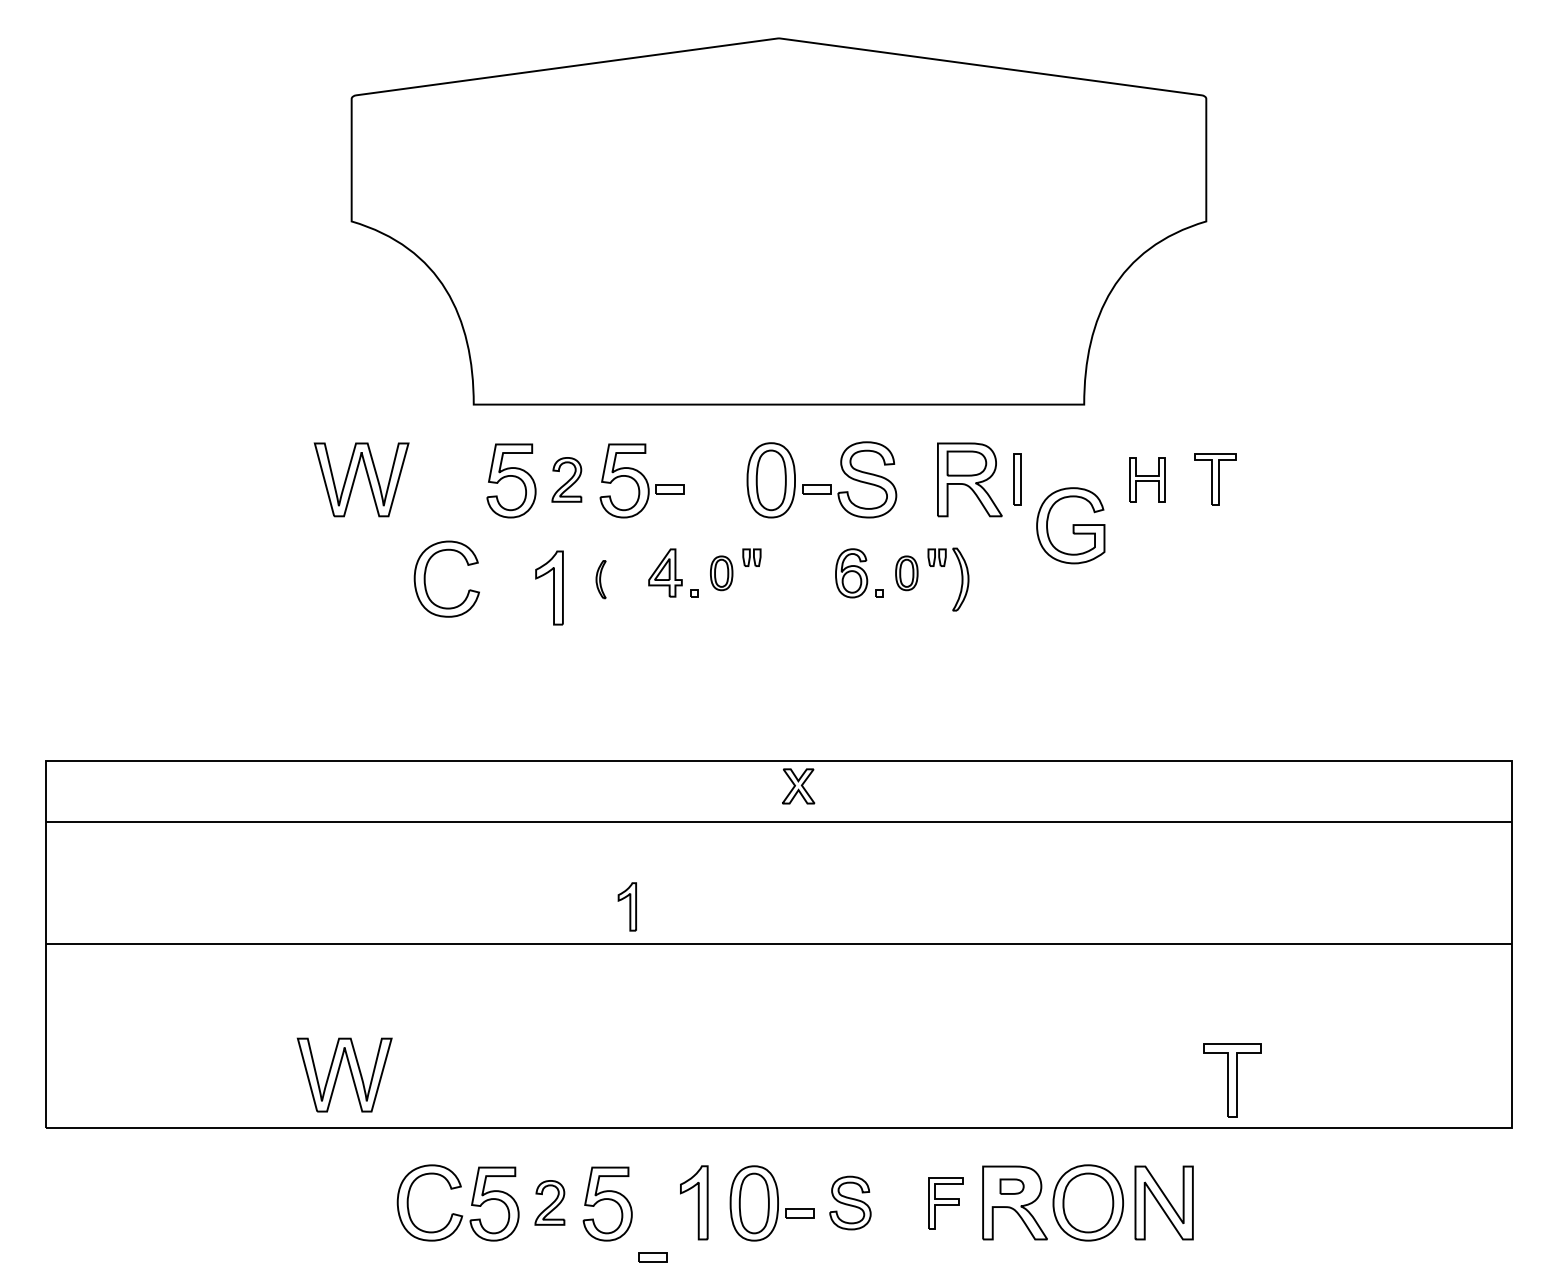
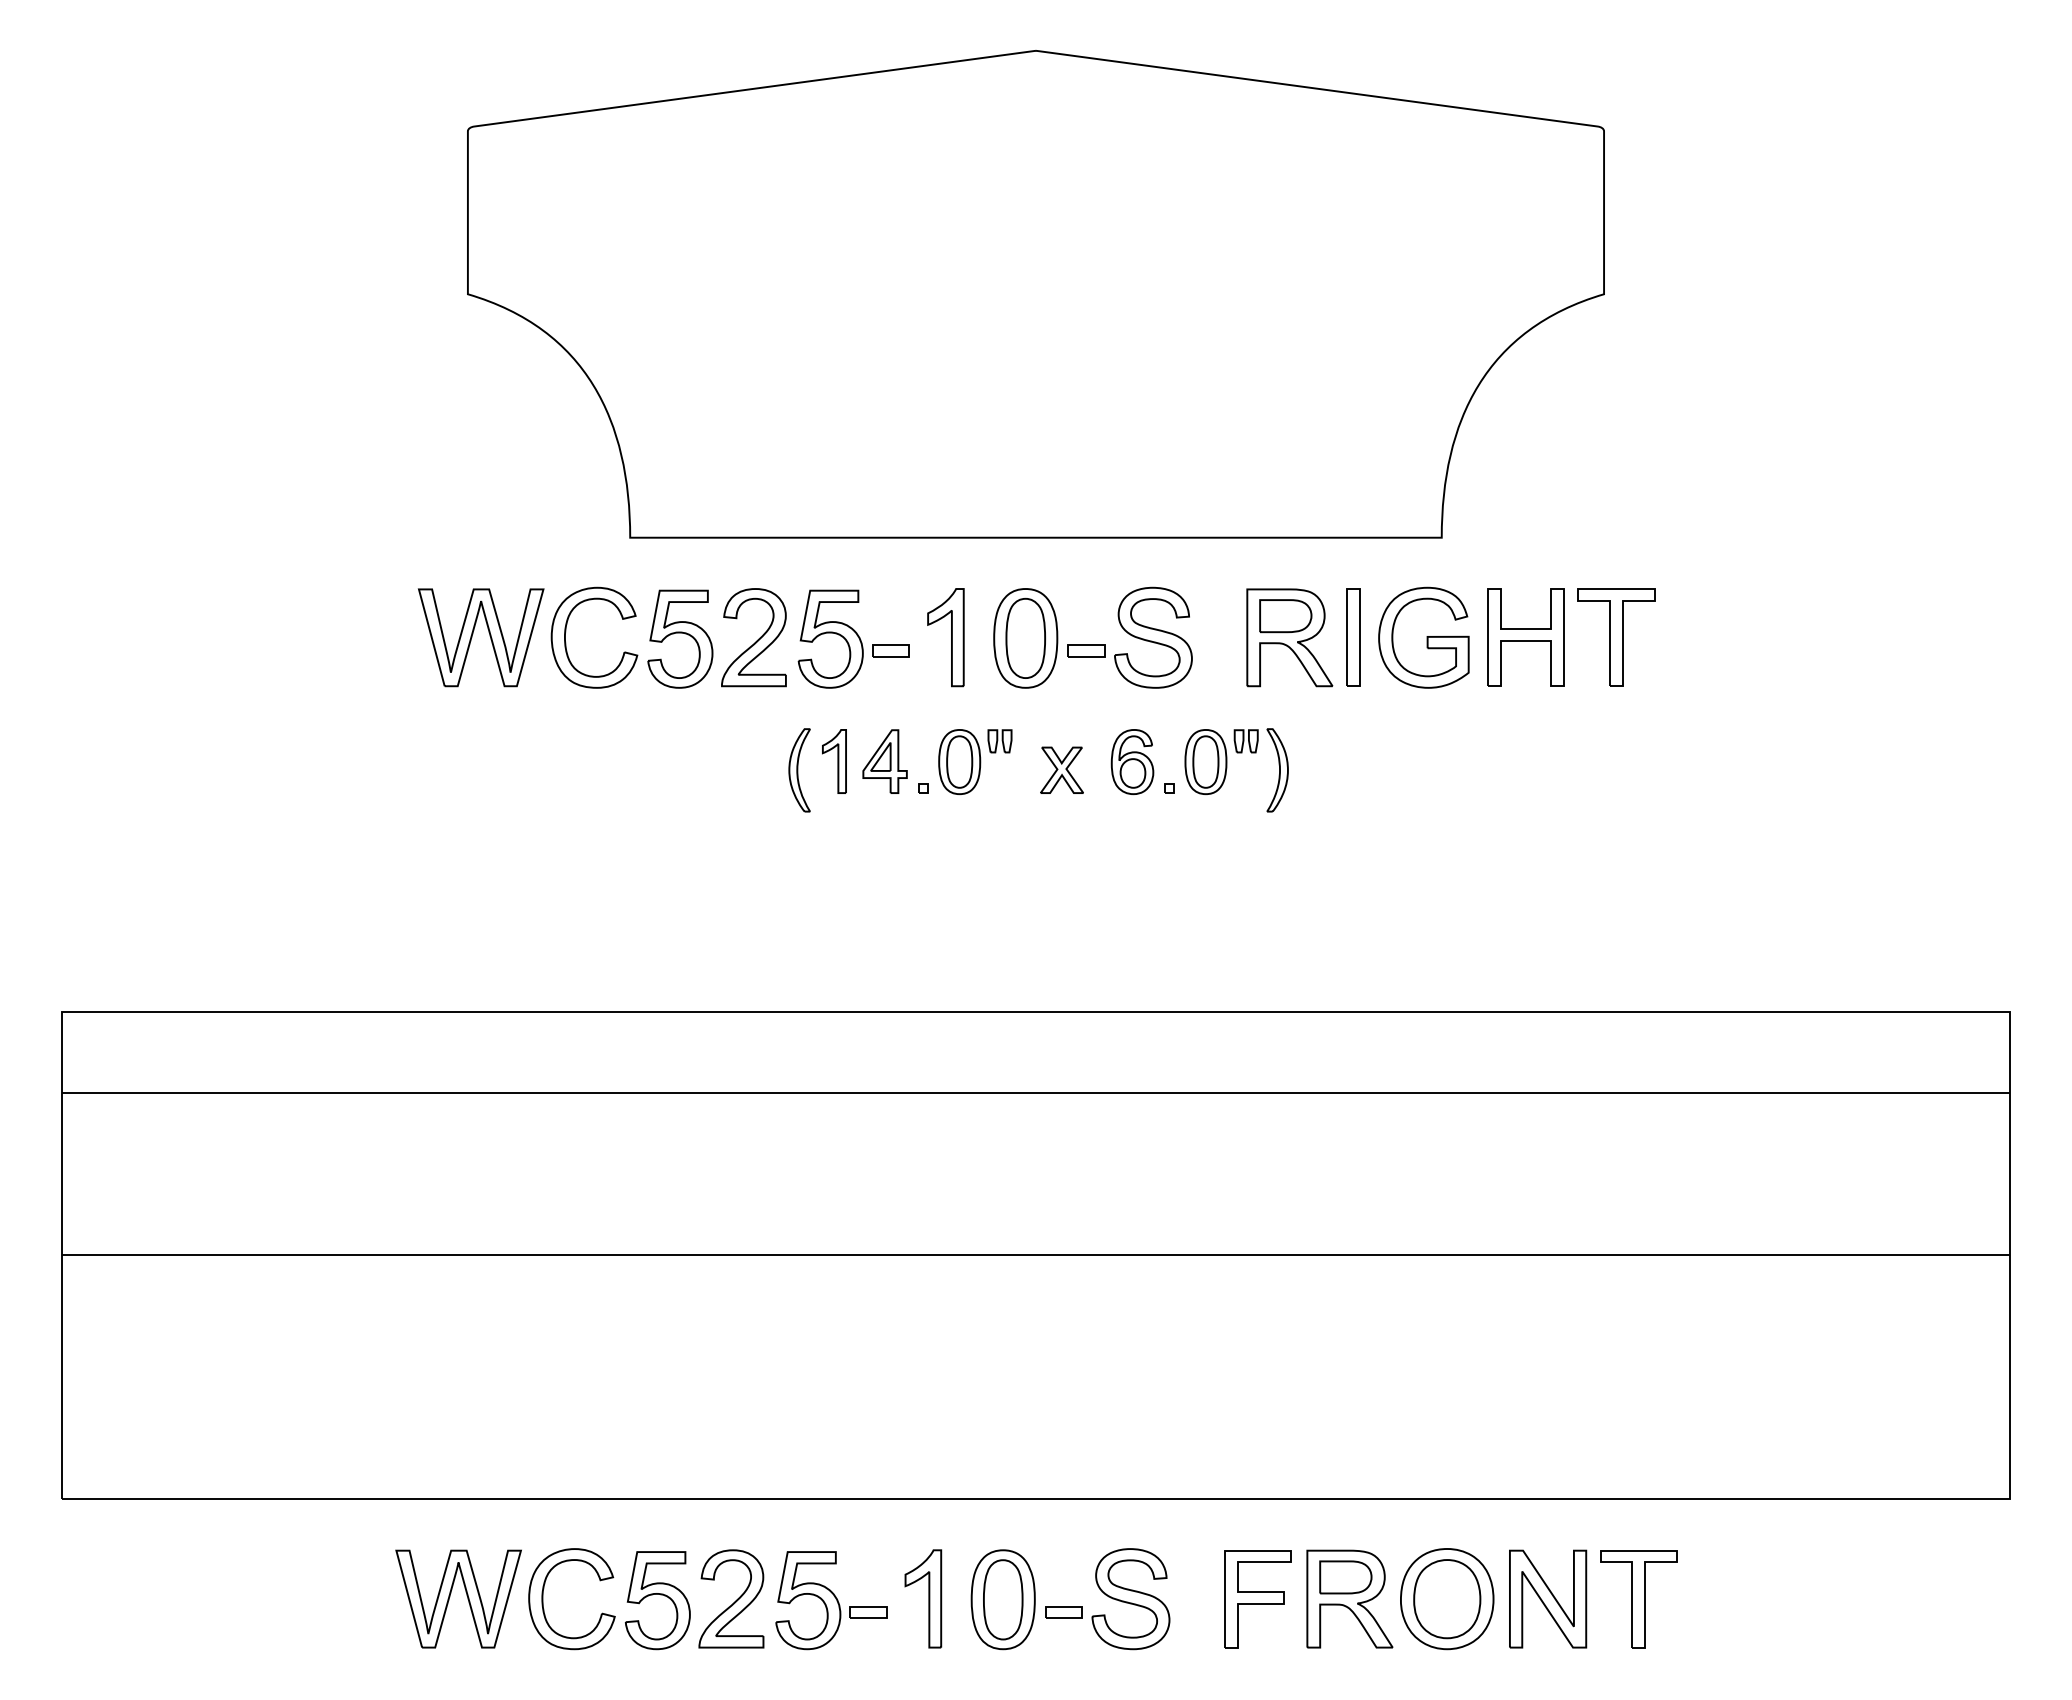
part: (566, 479) -> (753, 637), size x1.67
part: (1017, 479) -> (1353, 637), size x1.43
part: (1147, 479) -> (1525, 637), size x1.67
part: (1215, 479) -> (1616, 637), size x1.43
part: (1070, 525) -> (1423, 637), moved
part: (721, 572) -> (959, 761), size x1.43
part: (906, 572) -> (1205, 761), size x1.43
part: (425, 575) -> (566, 632), moved
part: (601, 579) -> (799, 770), size x1.67
part: (549, 587) -> (945, 637), moved
part: (798, 785) -> (1061, 769), moved
part: (627, 906) -> (834, 761), moved
part: (338, 1073) -> (450, 1597), moved
part: (1232, 1080) -> (1638, 1599), moved
part: (1011, 1186) -> (1345, 1577), size x1.67
part: (549, 1202) -> (731, 1598), size x1.67
part: (850, 1203) -> (1130, 1599), size x1.43
part: (945, 1203) -> (1257, 1599), size x1.43
part: (653, 1257) -> (868, 1612), moved

